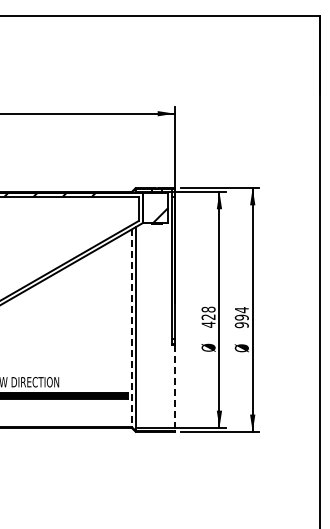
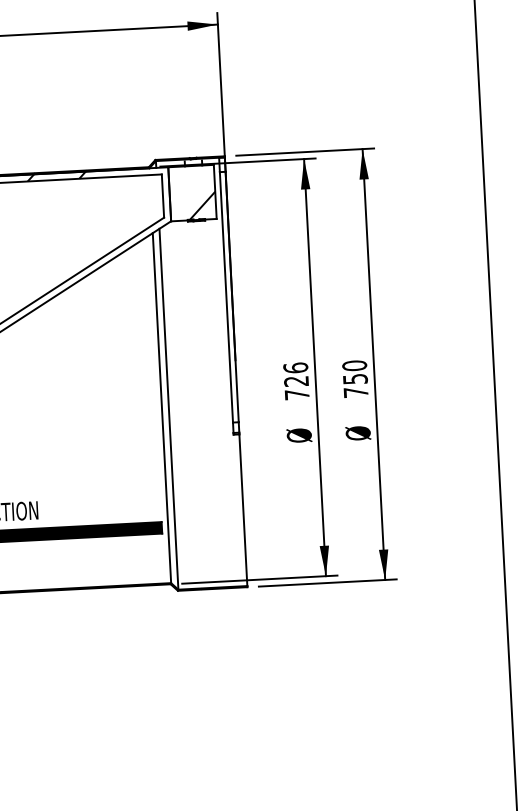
text: (208, 316) -> (296, 380), 428 -> 726
text: (241, 317) -> (354, 378), 994 -> 750
line: (131, 328) -> (161, 408), dashed -> solid
line: (174, 388) -> (242, 510), dashed -> solid

